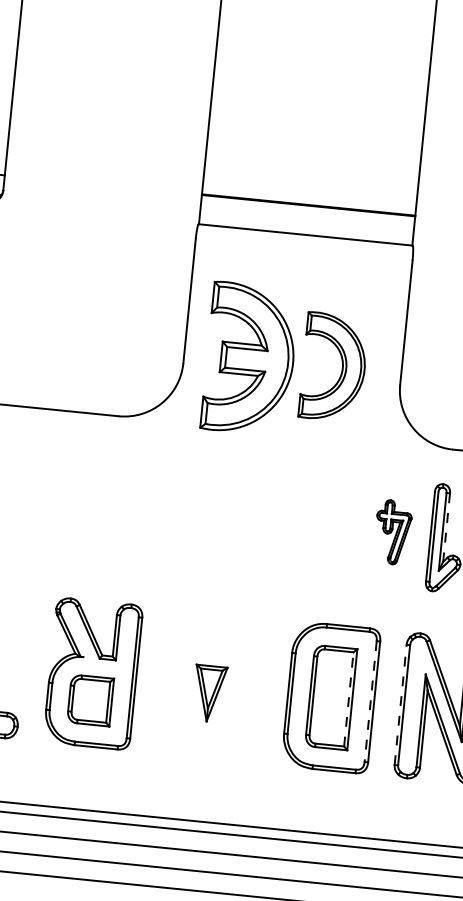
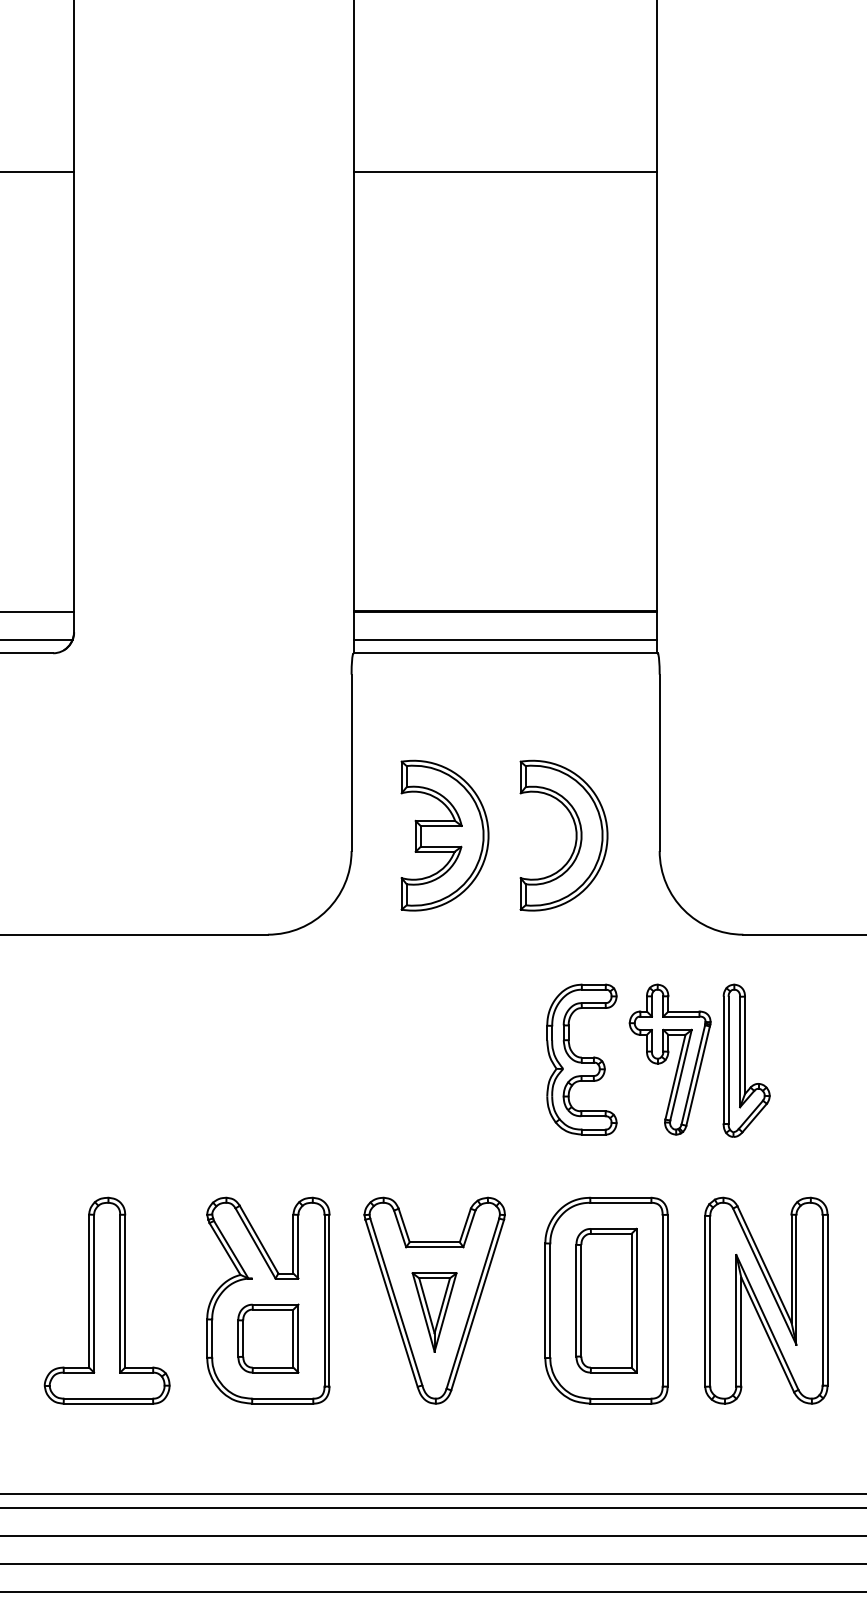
line: (306, 225) -> (505, 639), added
part: (249, 358) -> (444, 835), size x0.71
part: (330, 526) -> (581, 1059), added
line: (446, 527) -> (745, 1045), dashed -> solid
part: (392, 532) -> (669, 1059), size x1.67
part: (210, 685) -> (434, 1300), added
line: (348, 699) -> (631, 1300), dashed -> solid
line: (370, 701) -> (662, 1300), dashed -> solid
line: (400, 704) -> (705, 1300), dashed -> solid

